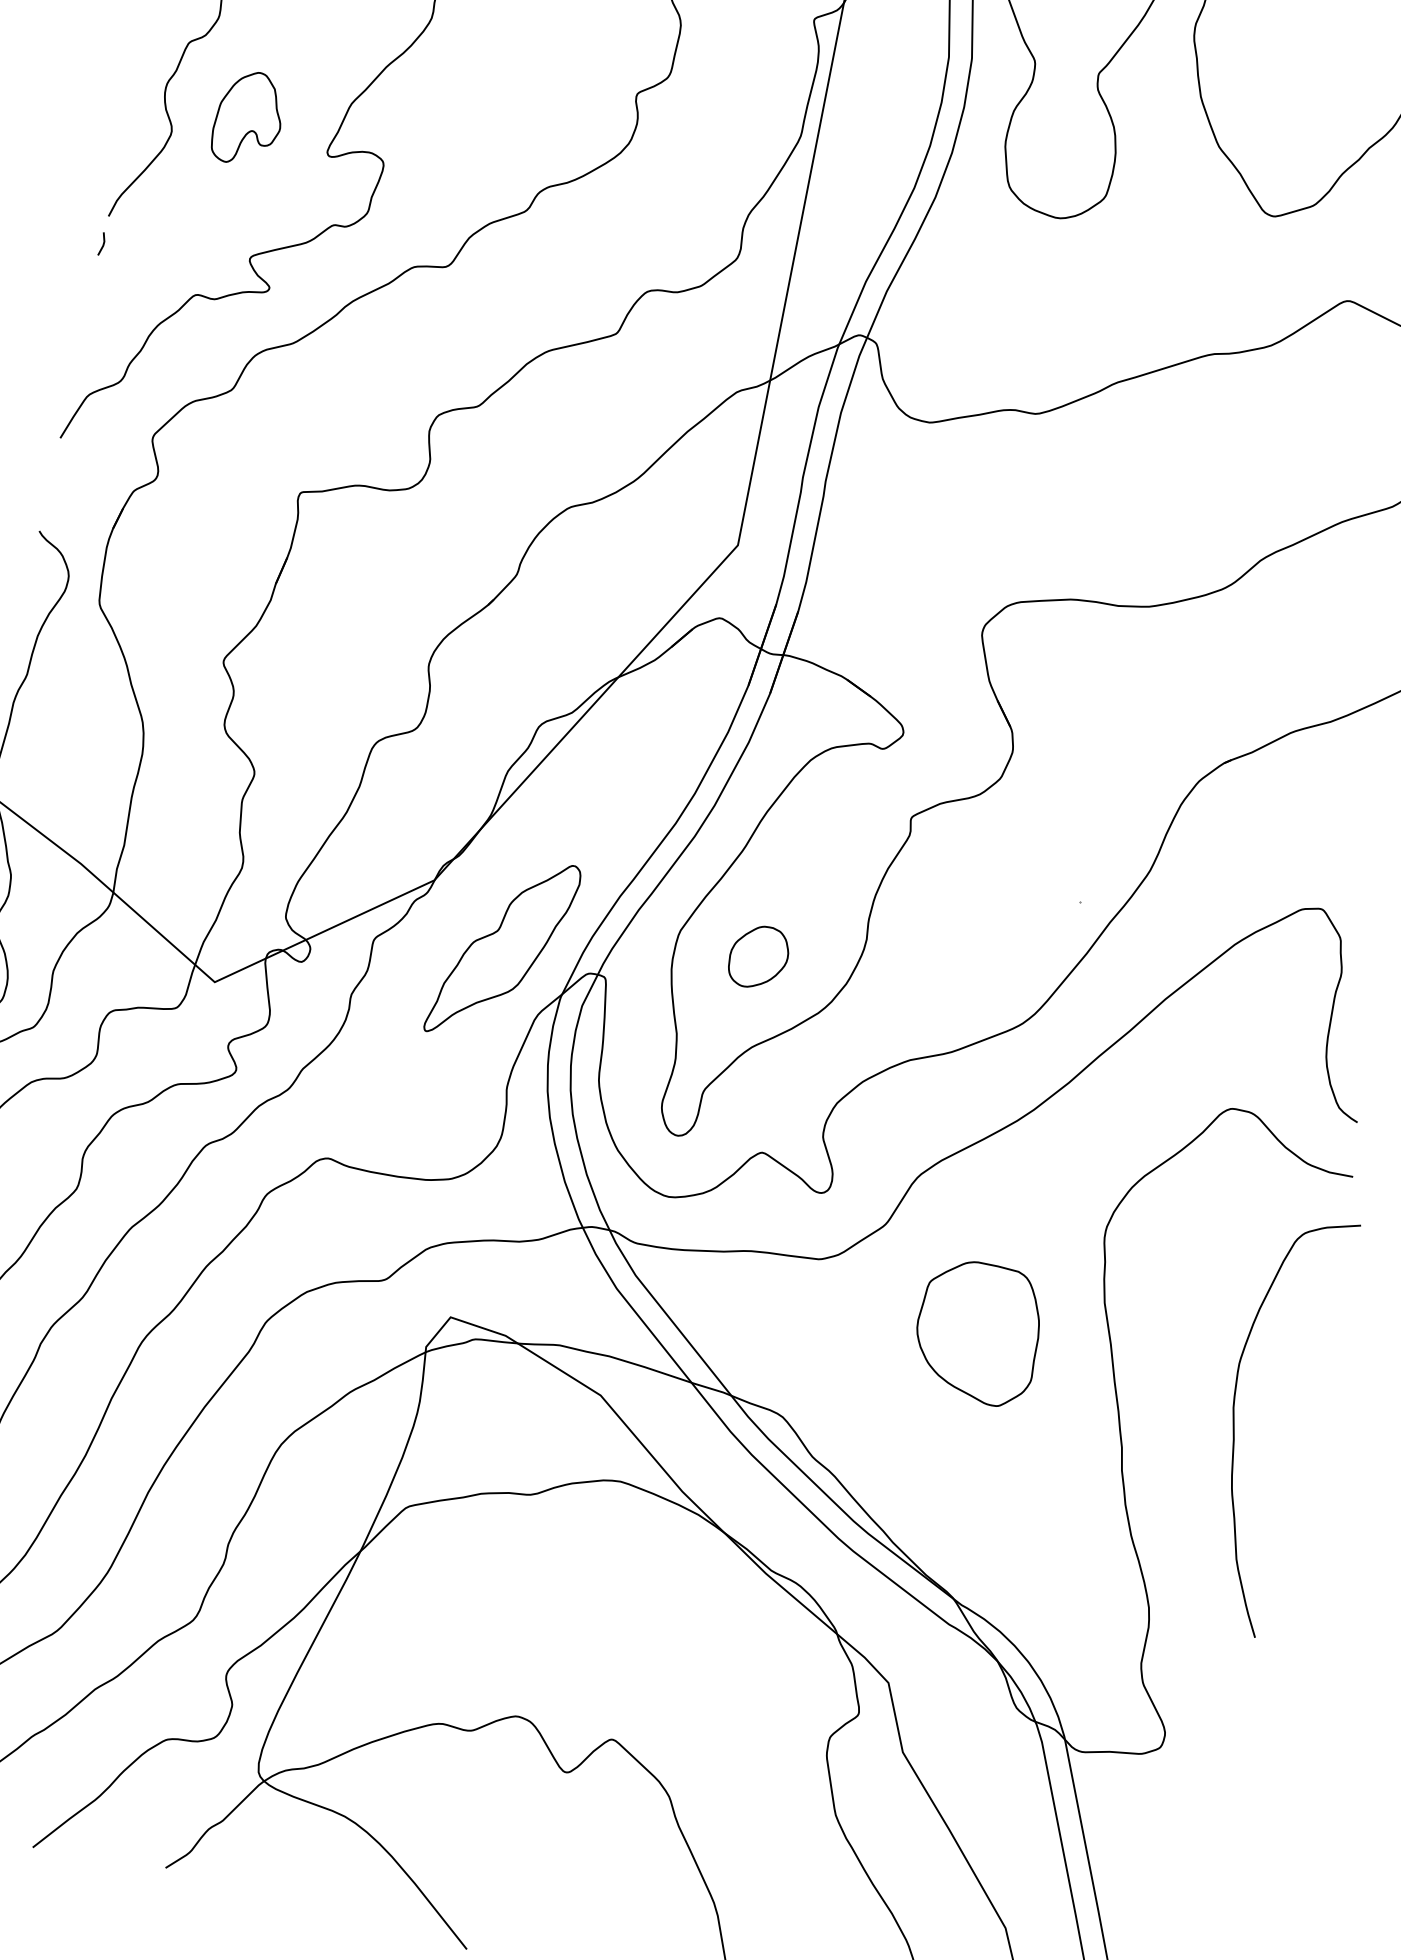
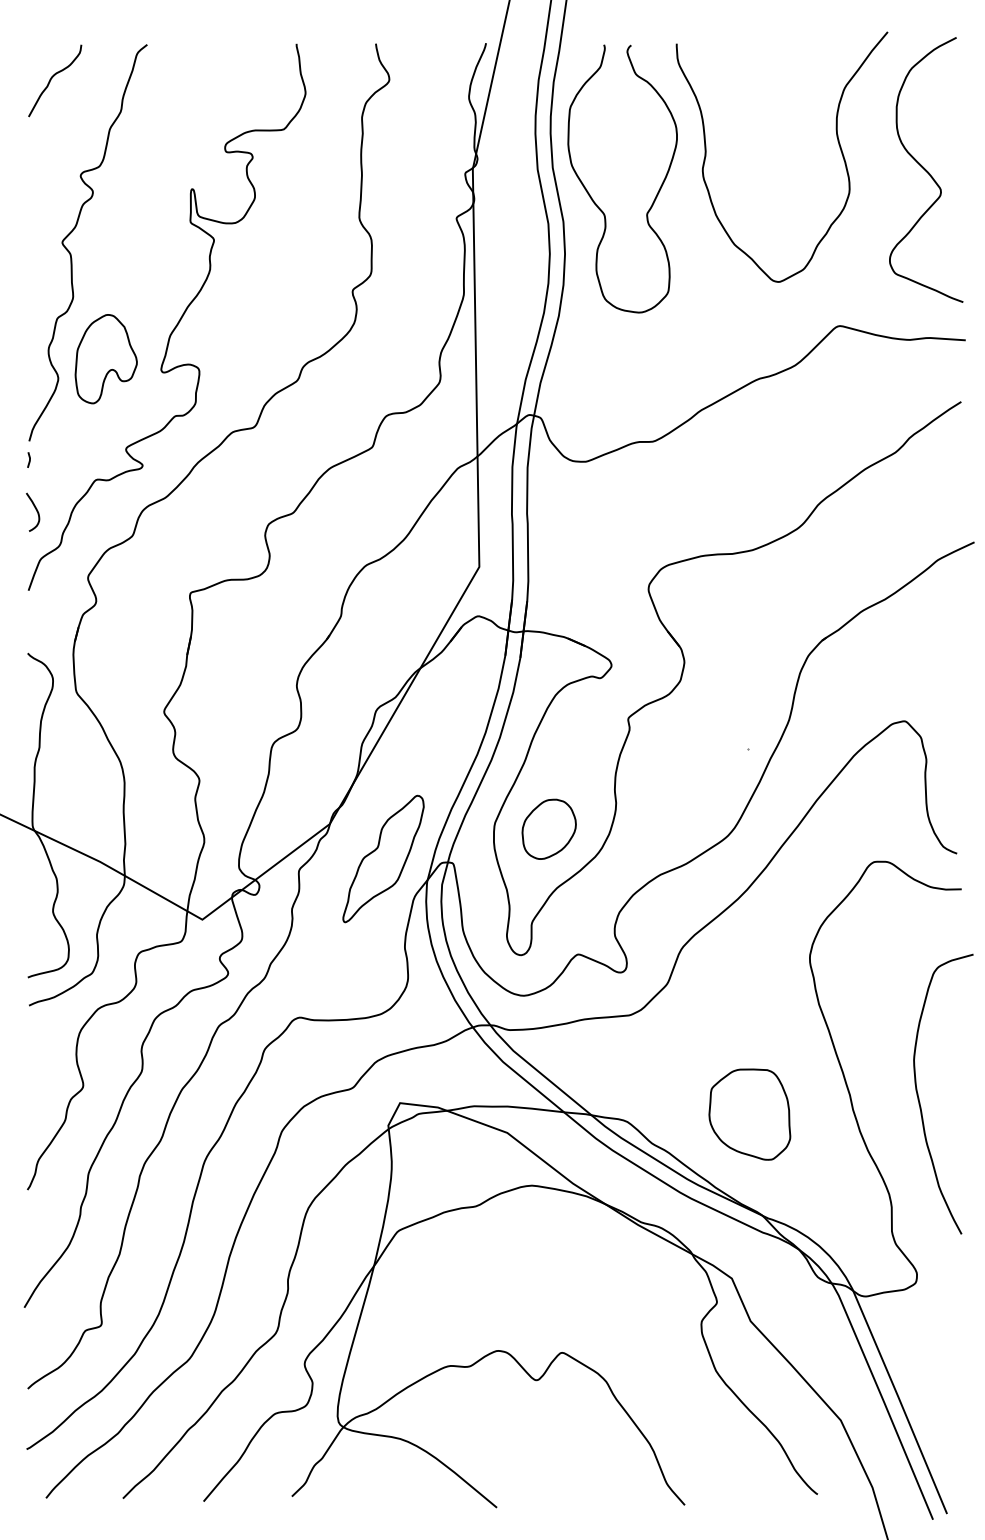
part: (247, 118) -> (105, 359), size x1.43
curve: (96, 319) -> (35, 509), added
part: (758, 955) -> (548, 828), size x1.43
part: (977, 1332) -> (749, 1114), moved
curve: (1235, 1421) -> (919, 1097), moved

